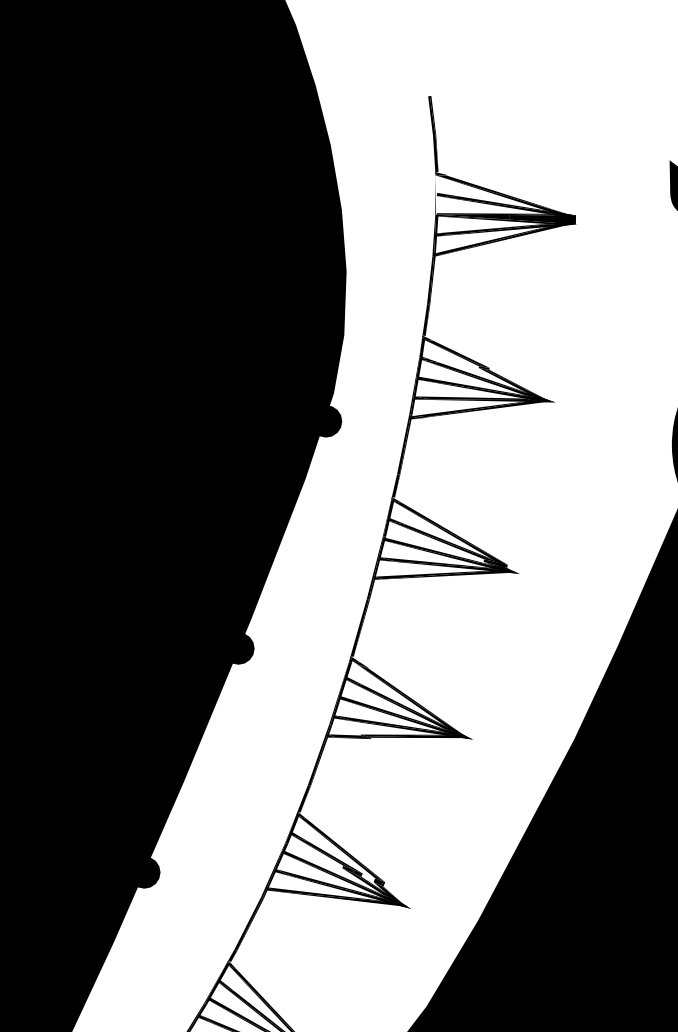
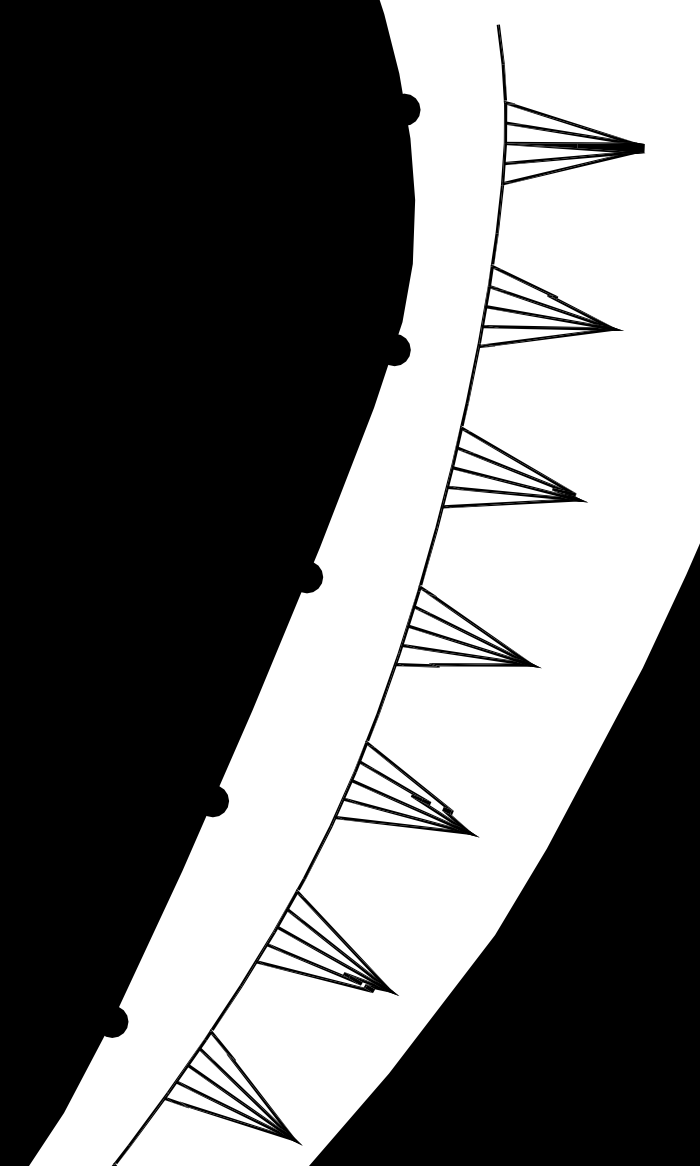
fill: (335, 180) -> (404, 109), added
fill: (436, 194) -> (505, 123), added

